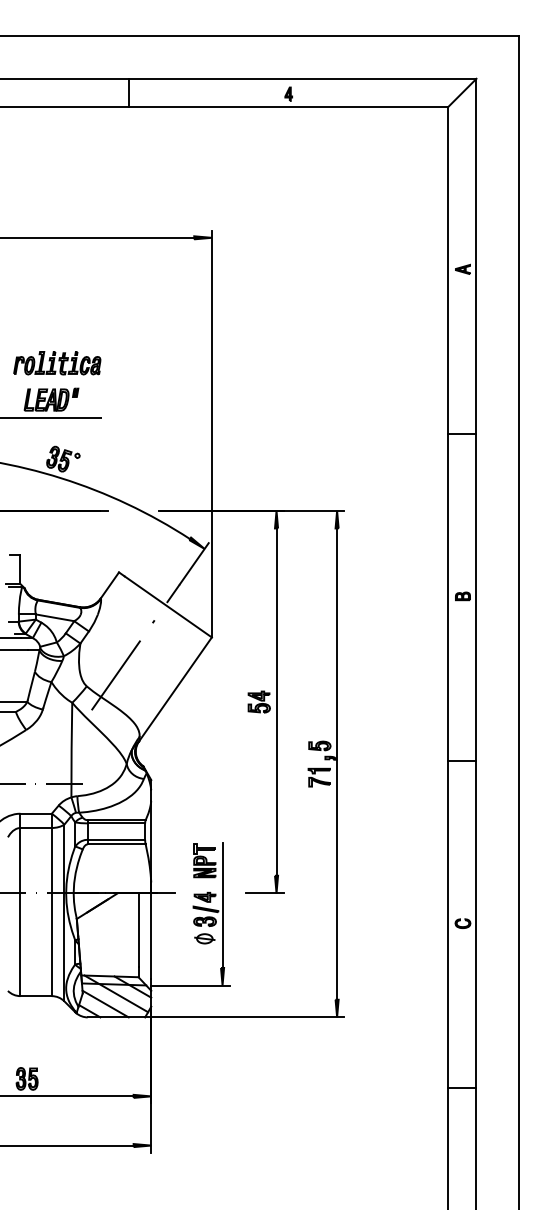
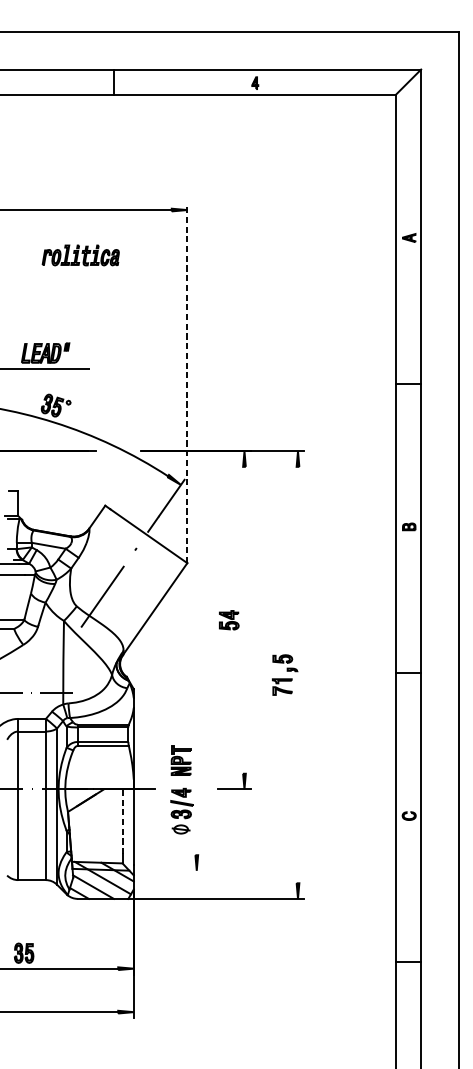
part: (57, 363) -> (80, 255), moved
line: (211, 433) -> (187, 382), solid -> dashed
line: (276, 701) -> (244, 619), removed
line: (337, 763) -> (298, 674), removed
line: (222, 905) -> (196, 800), removed
line: (138, 930) -> (122, 822), solid -> dashed
line: (190, 985) -> (168, 870), removed

